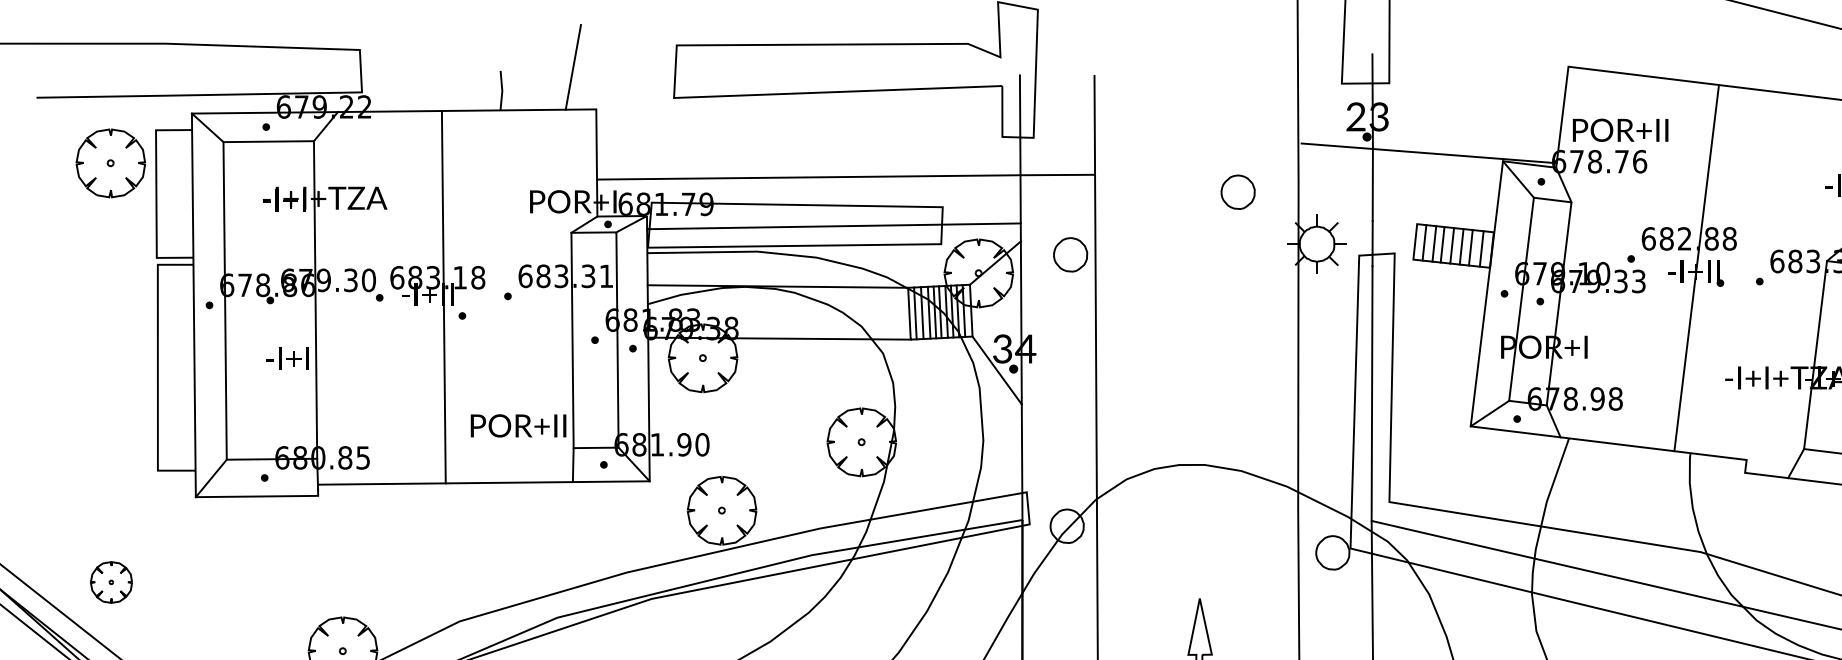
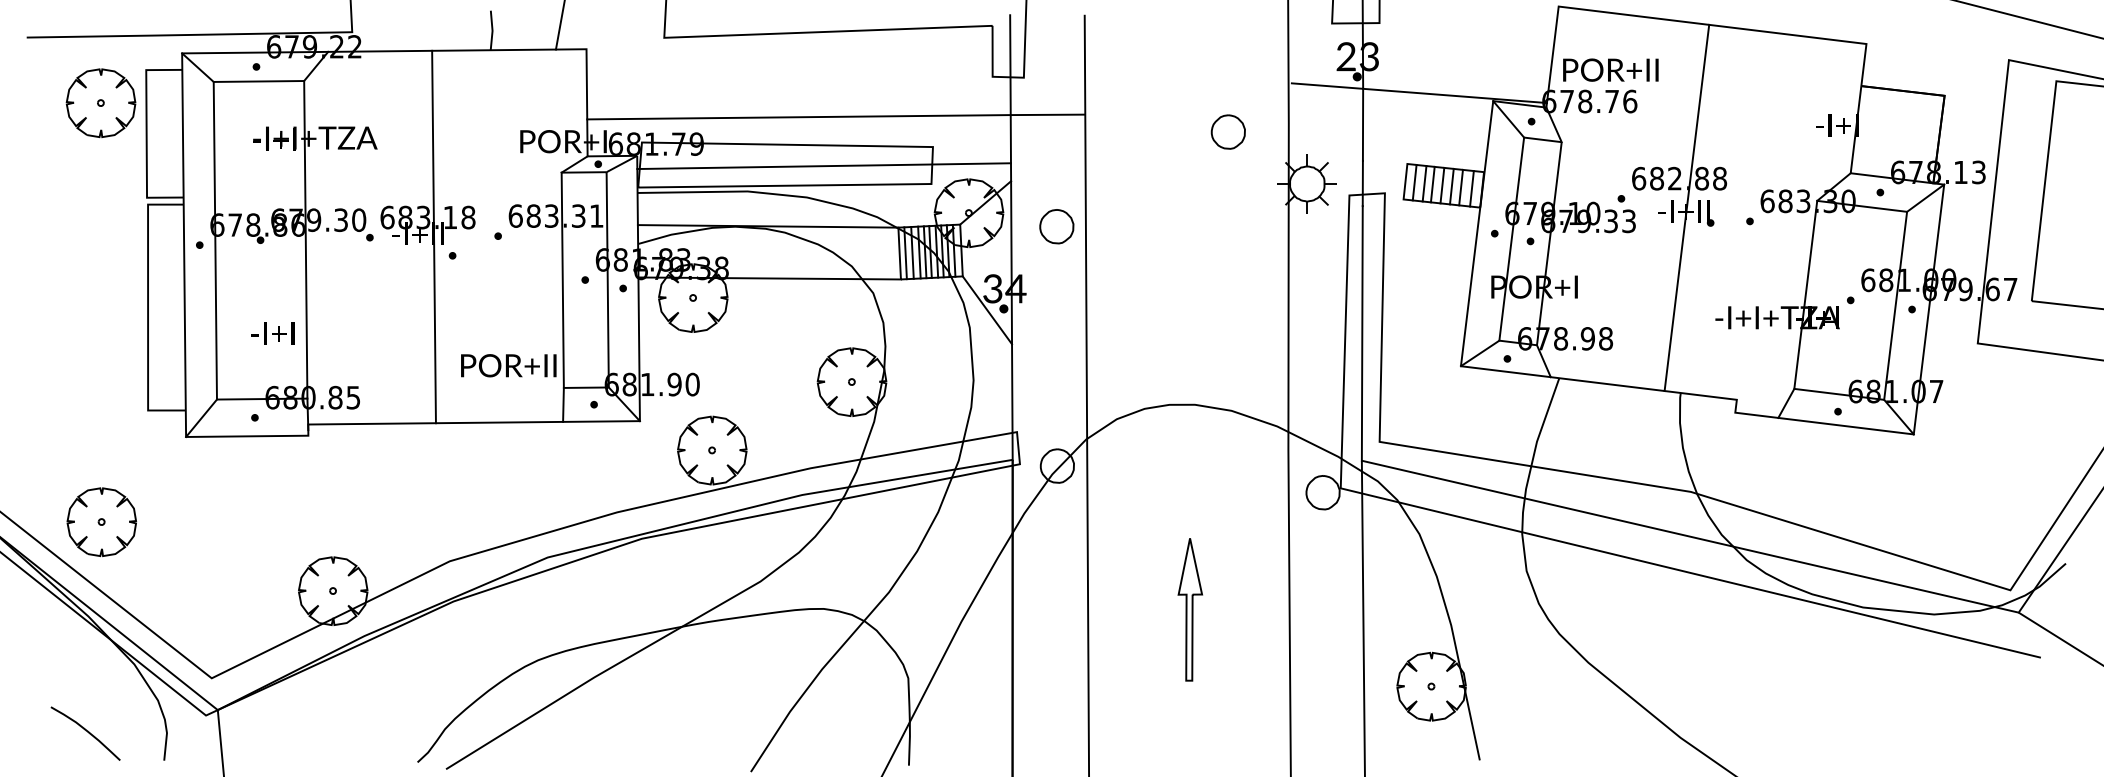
part: (1070, 254) -> (1056, 226), moved
text: (287, 358) -> (272, 333), moved
part: (111, 582) -> (101, 522), size x1.67

